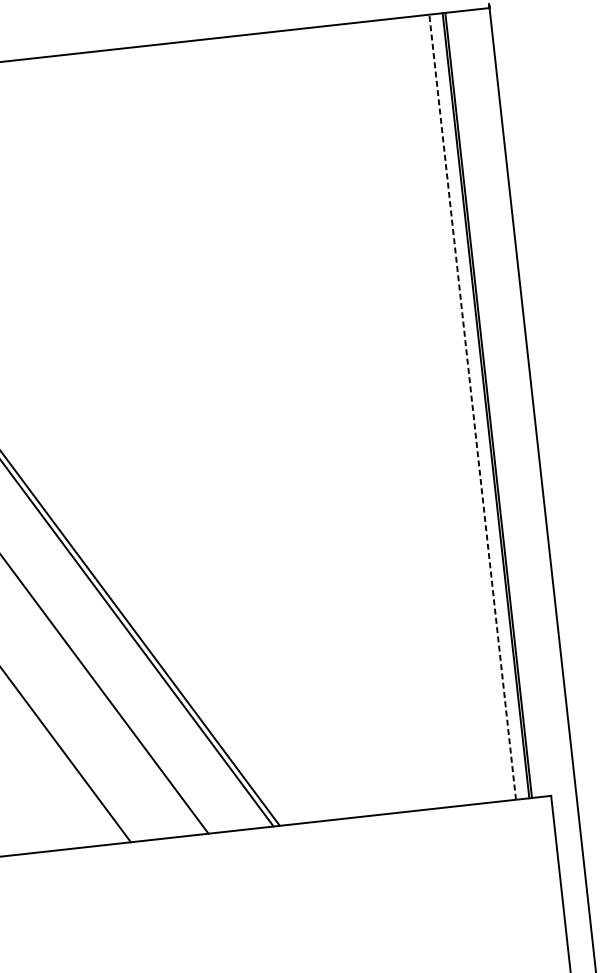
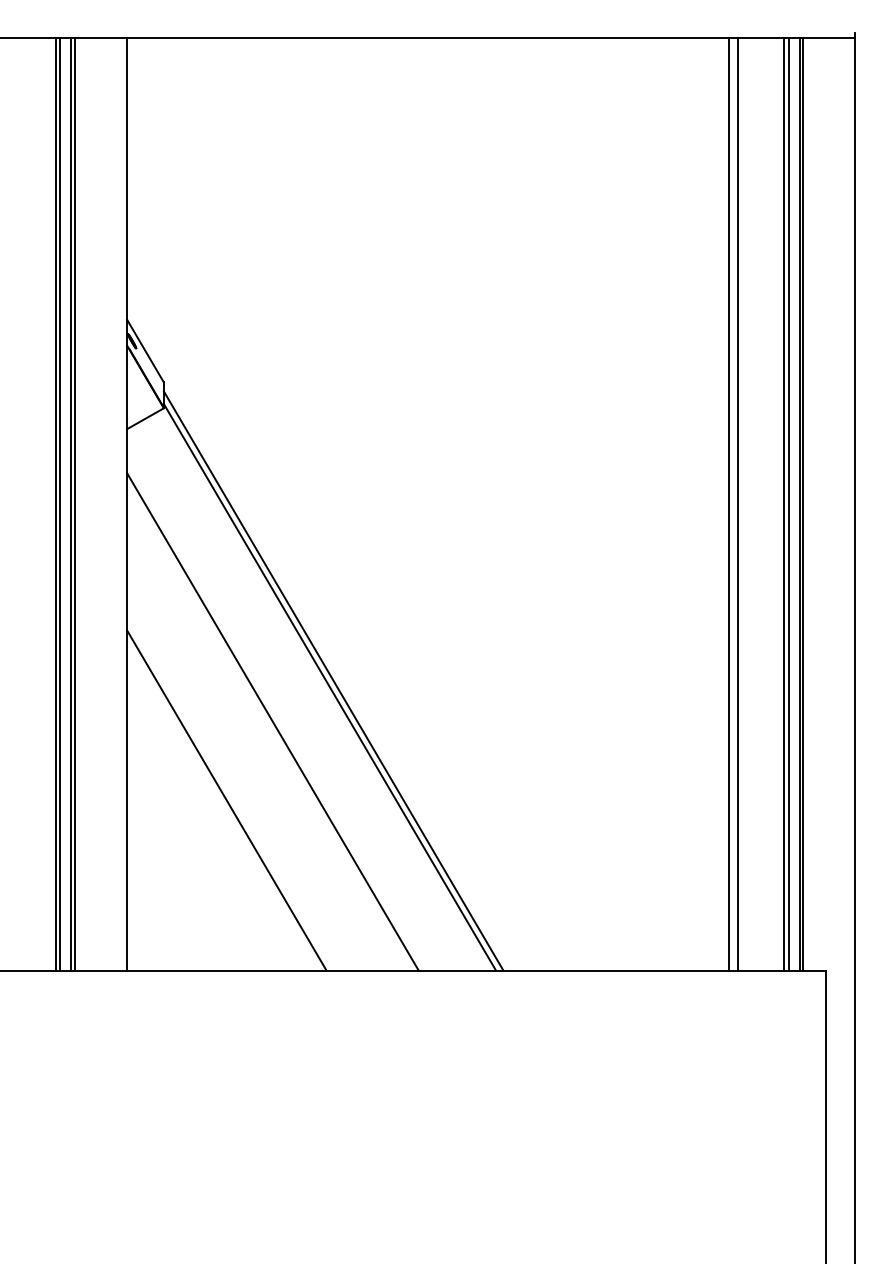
line: (472, 406) -> (783, 503), dashed -> solid
line: (476, 406) -> (788, 503), added
line: (434, 410) -> (738, 503), added
line: (425, 411) -> (728, 503), added

